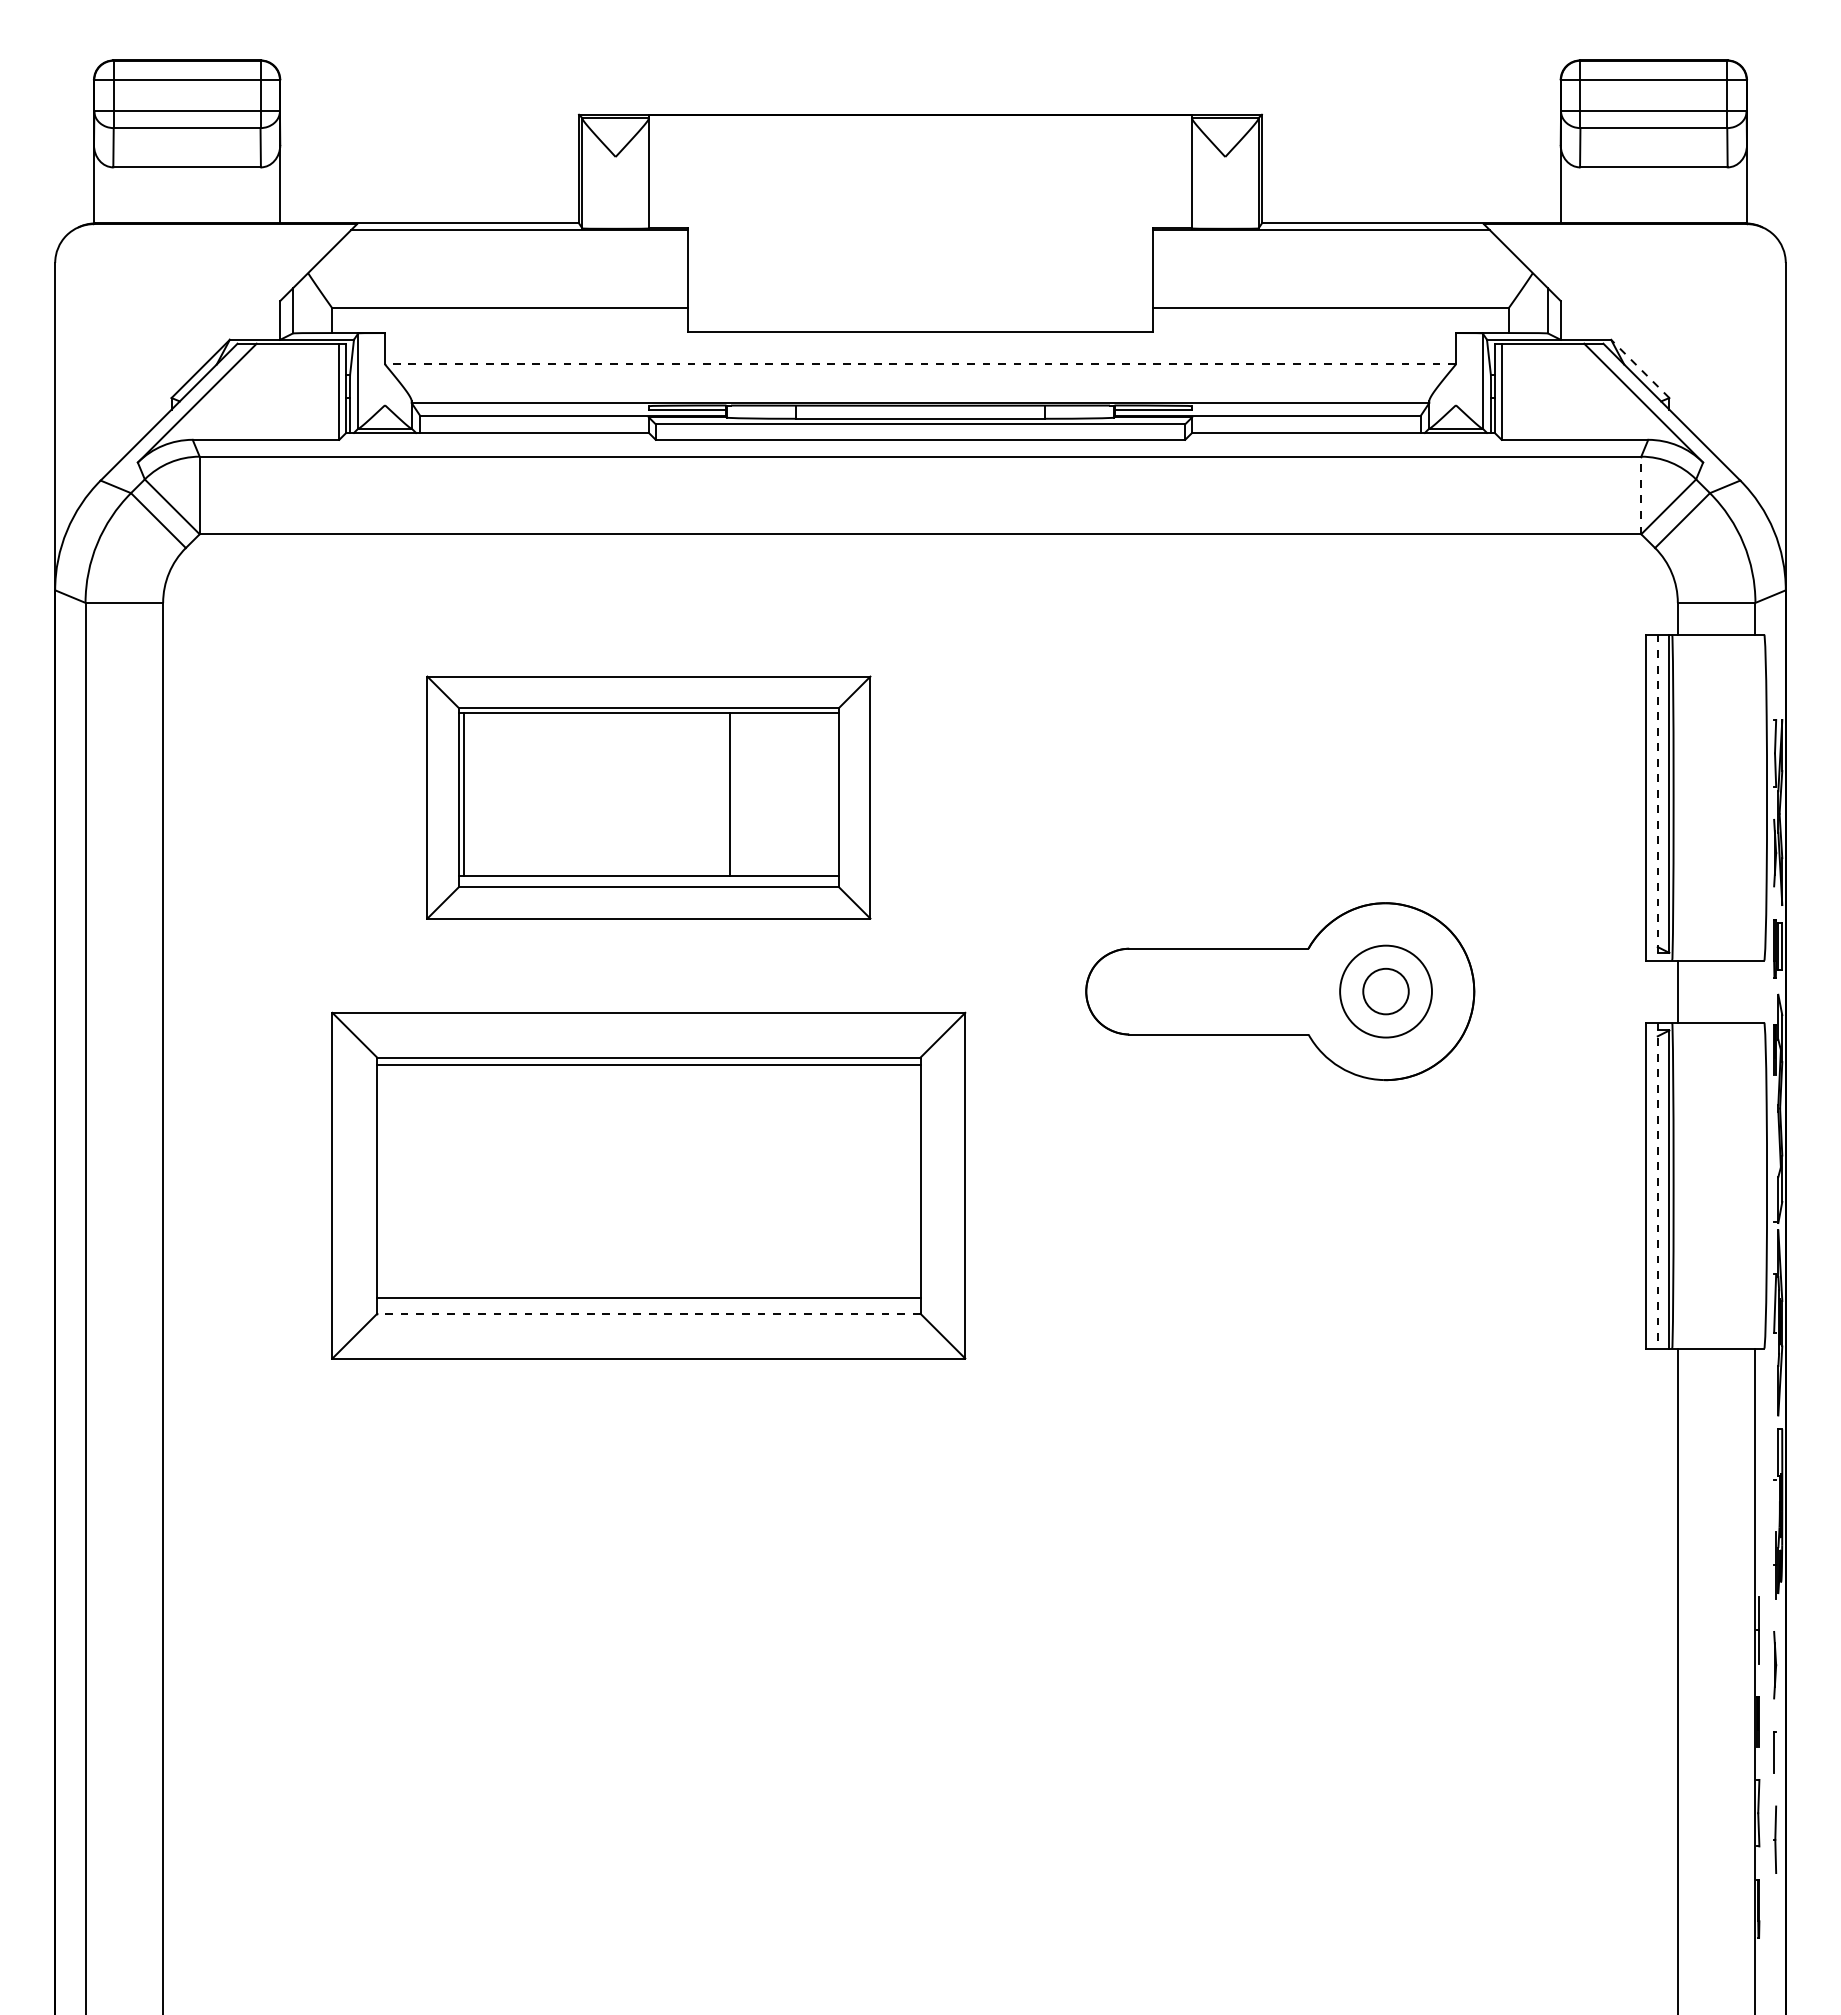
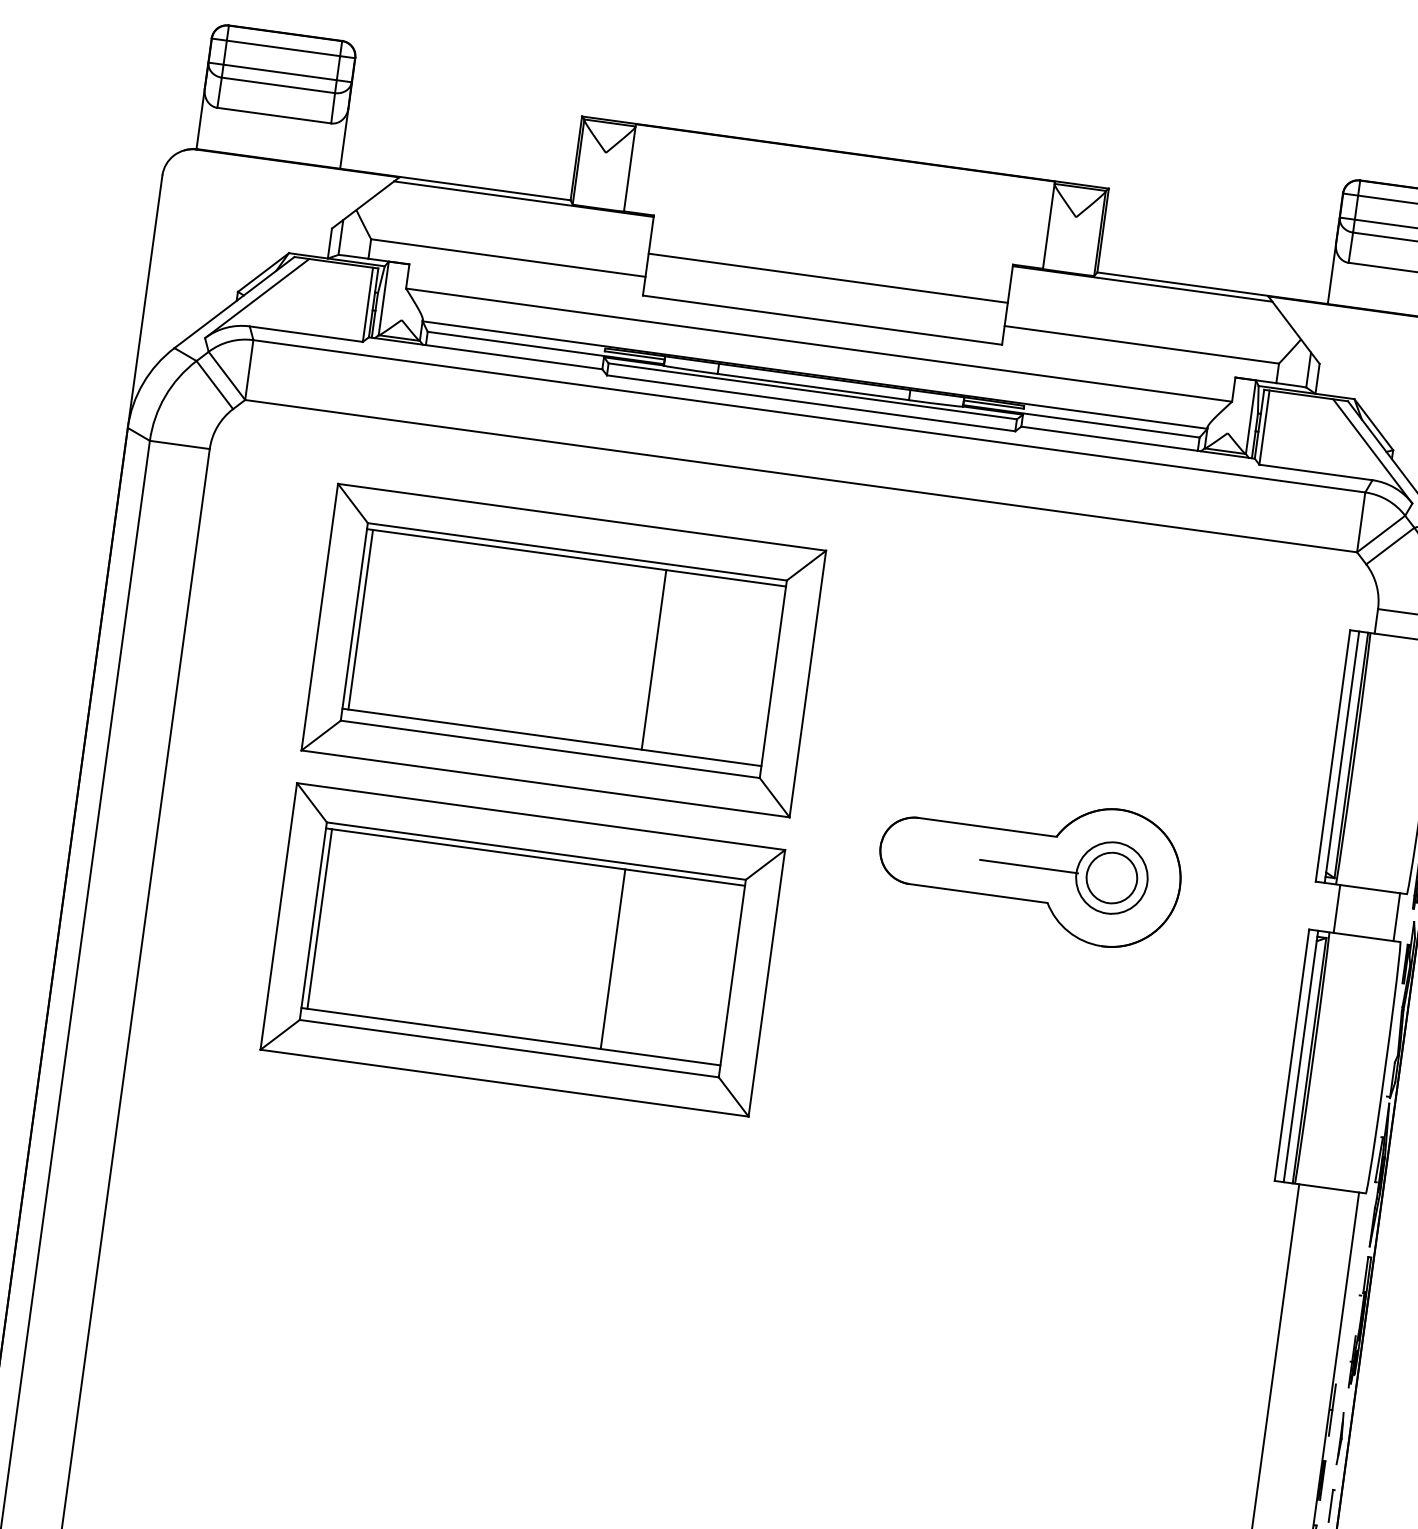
line: (920, 277) -> (828, 278), added
line: (920, 364) -> (819, 345), dashed -> solid
line: (1639, 368) -> (1373, 424), dashed -> solid
line: (1641, 495) -> (1361, 522), dashed -> solid
part: (648, 797) -> (563, 650), size x1.43
line: (1657, 797) -> (1341, 757), dashed -> solid
line: (1278, 991) -> (1028, 866), added
circle: (1385, 991) -> (1111, 877), size x1.43
line: (1755, 991) -> (1396, 917), added
line: (385, 1181) -> (320, 918), added
line: (765, 1181) -> (613, 958), added
line: (1657, 1185) -> (1300, 1056), dashed -> solid
line: (648, 1313) -> (509, 1048), dashed -> solid

